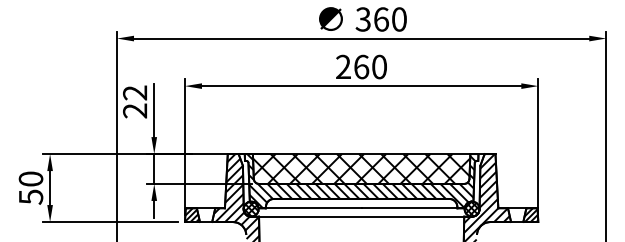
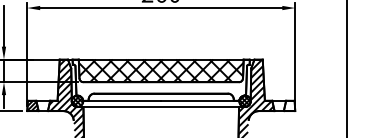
hatch: (362, 181) -> (161, 80), removed
hatch: (531, 215) -> (290, 106), removed

